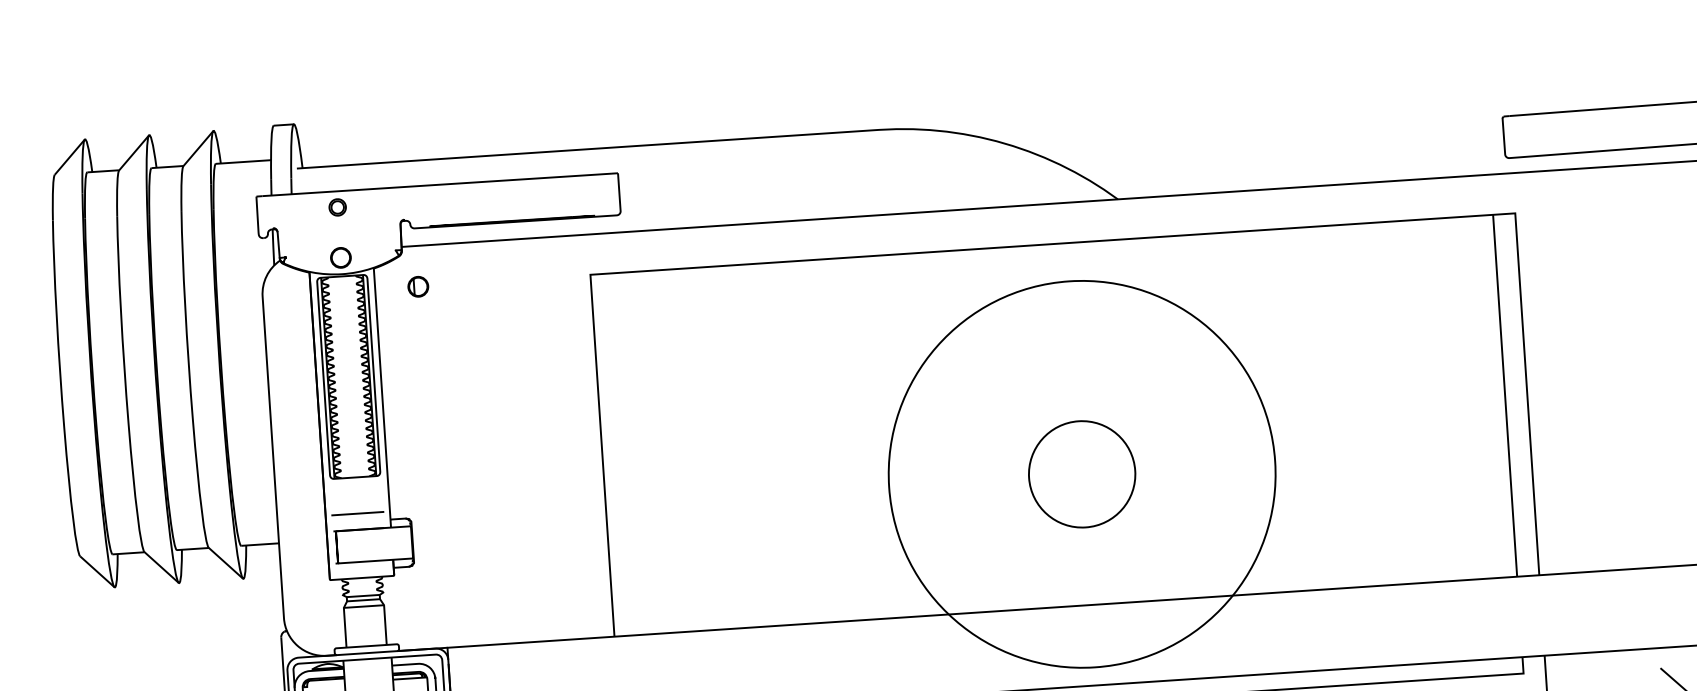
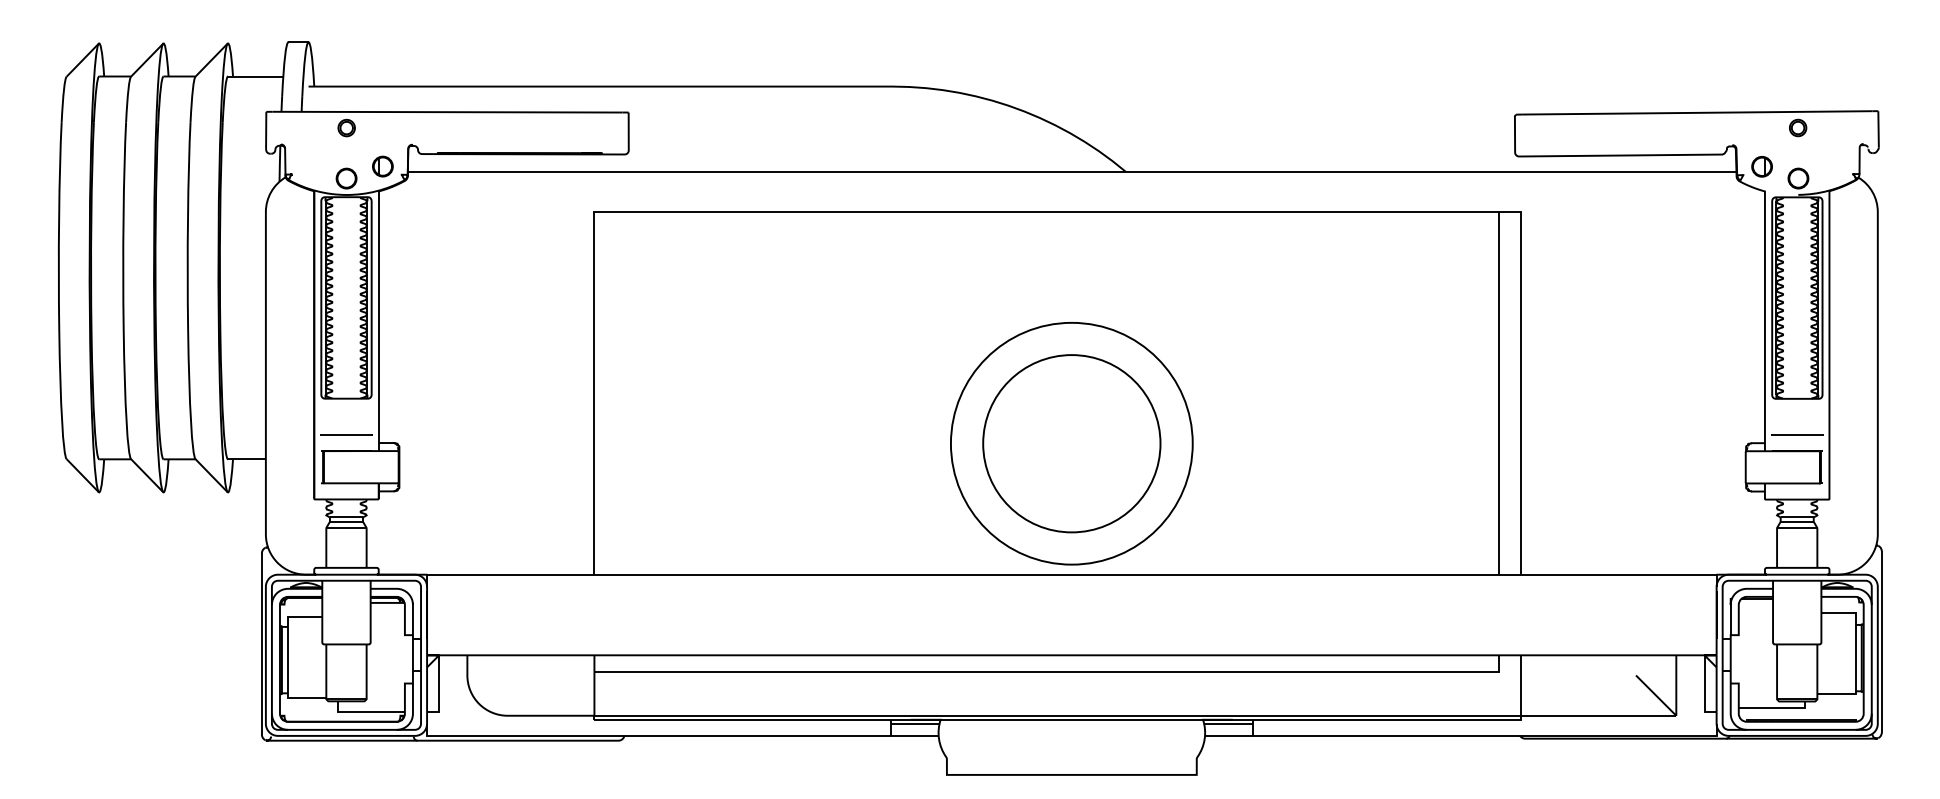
part: (417, 286) -> (382, 166), moved
circle: (1081, 474) -> (1071, 443), size x0.62
circle: (1081, 474) -> (1071, 443), size x1.67

